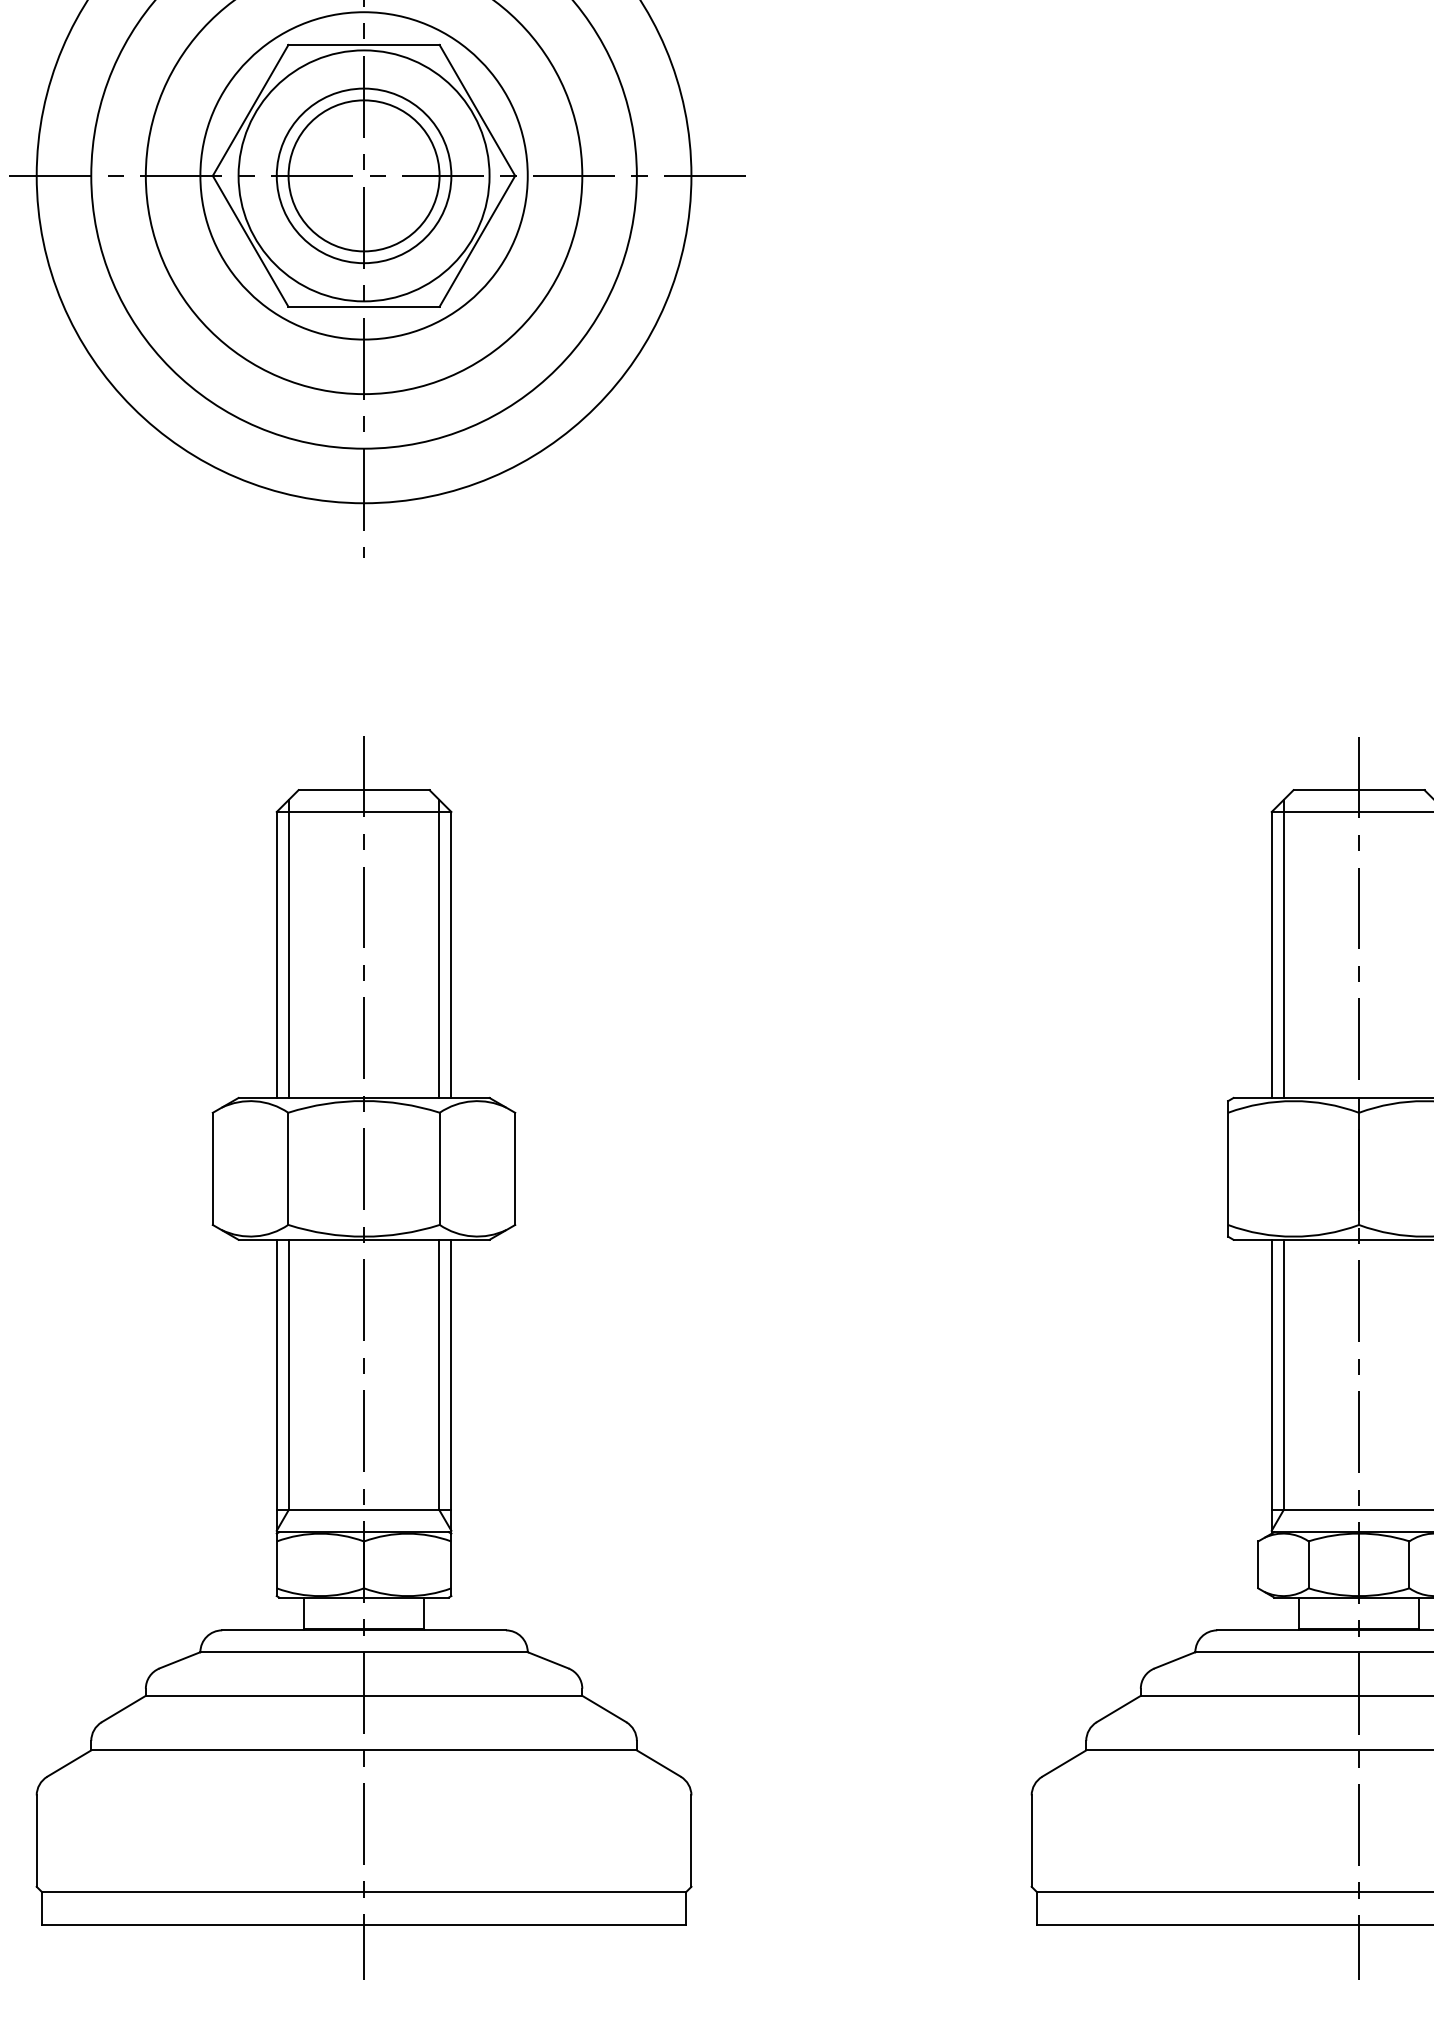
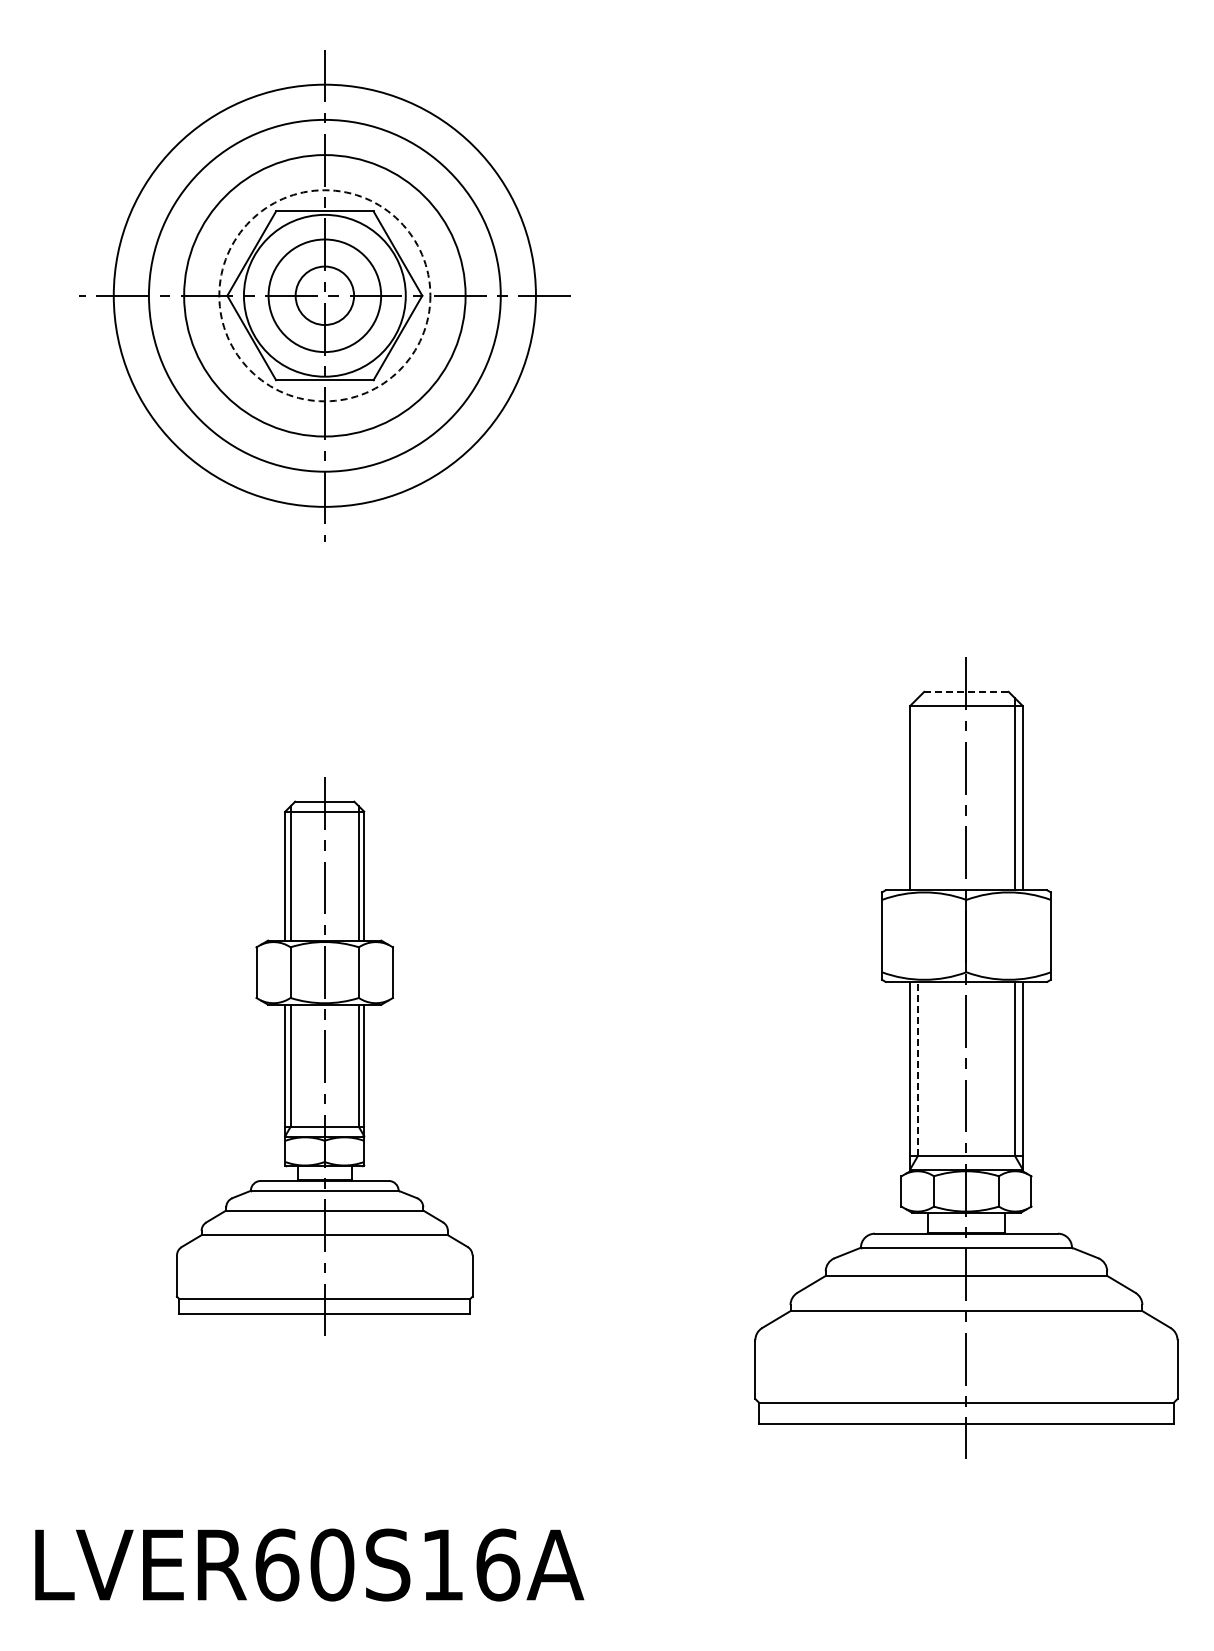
circle: (363, 175) -> (324, 295), size x0.6
circle: (363, 175) -> (324, 295), solid -> dashed
line: (1359, 789) -> (966, 691), solid -> dashed
line: (1283, 949) -> (917, 794), removed
part: (363, 1357) -> (324, 1057), size x0.7
line: (1283, 1374) -> (917, 1068), solid -> dashed

